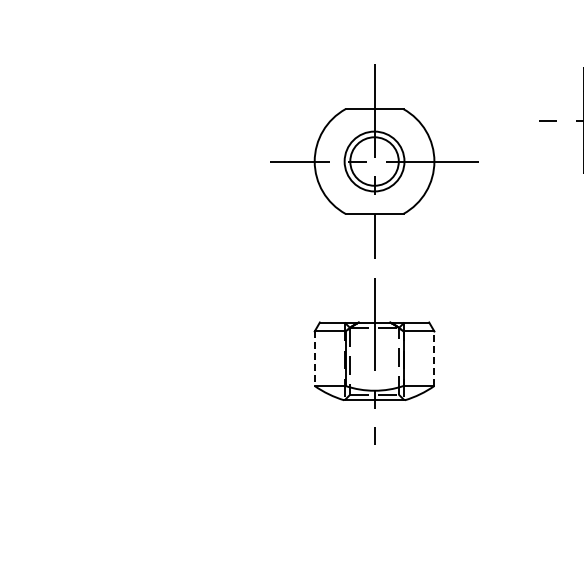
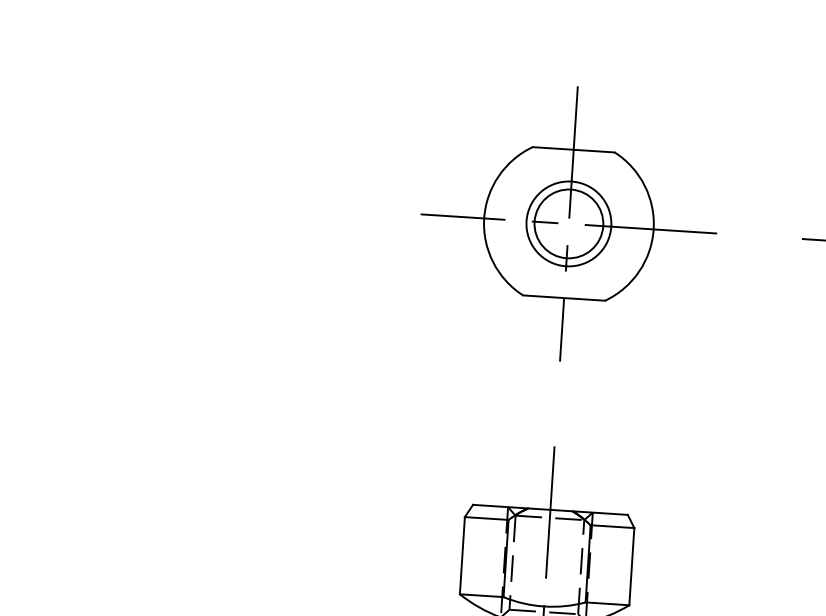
part: (374, 161) -> (568, 223), moved
line: (434, 358) -> (631, 566), dashed -> solid
line: (314, 359) -> (462, 556), dashed -> solid

